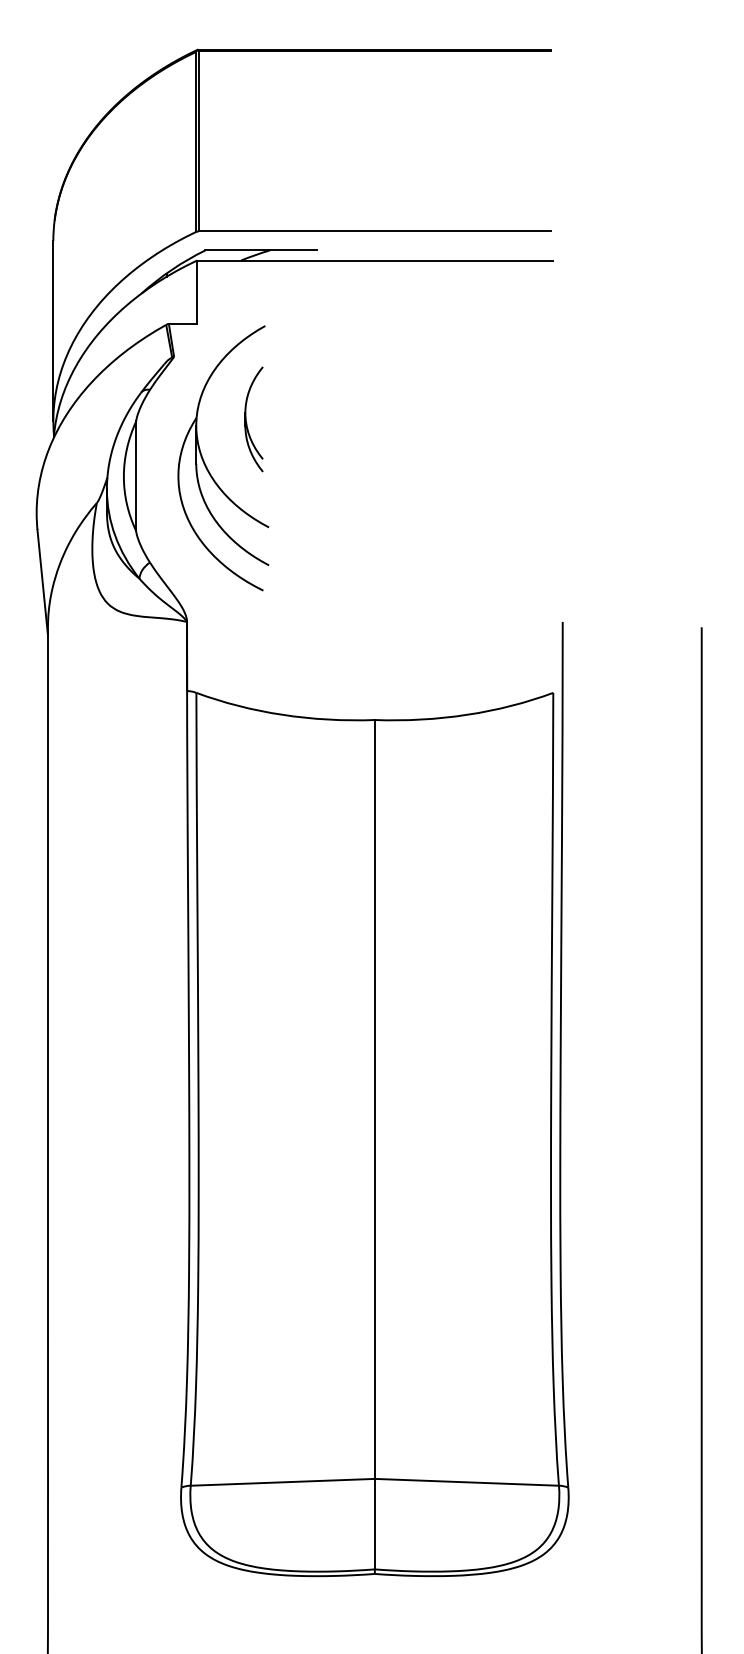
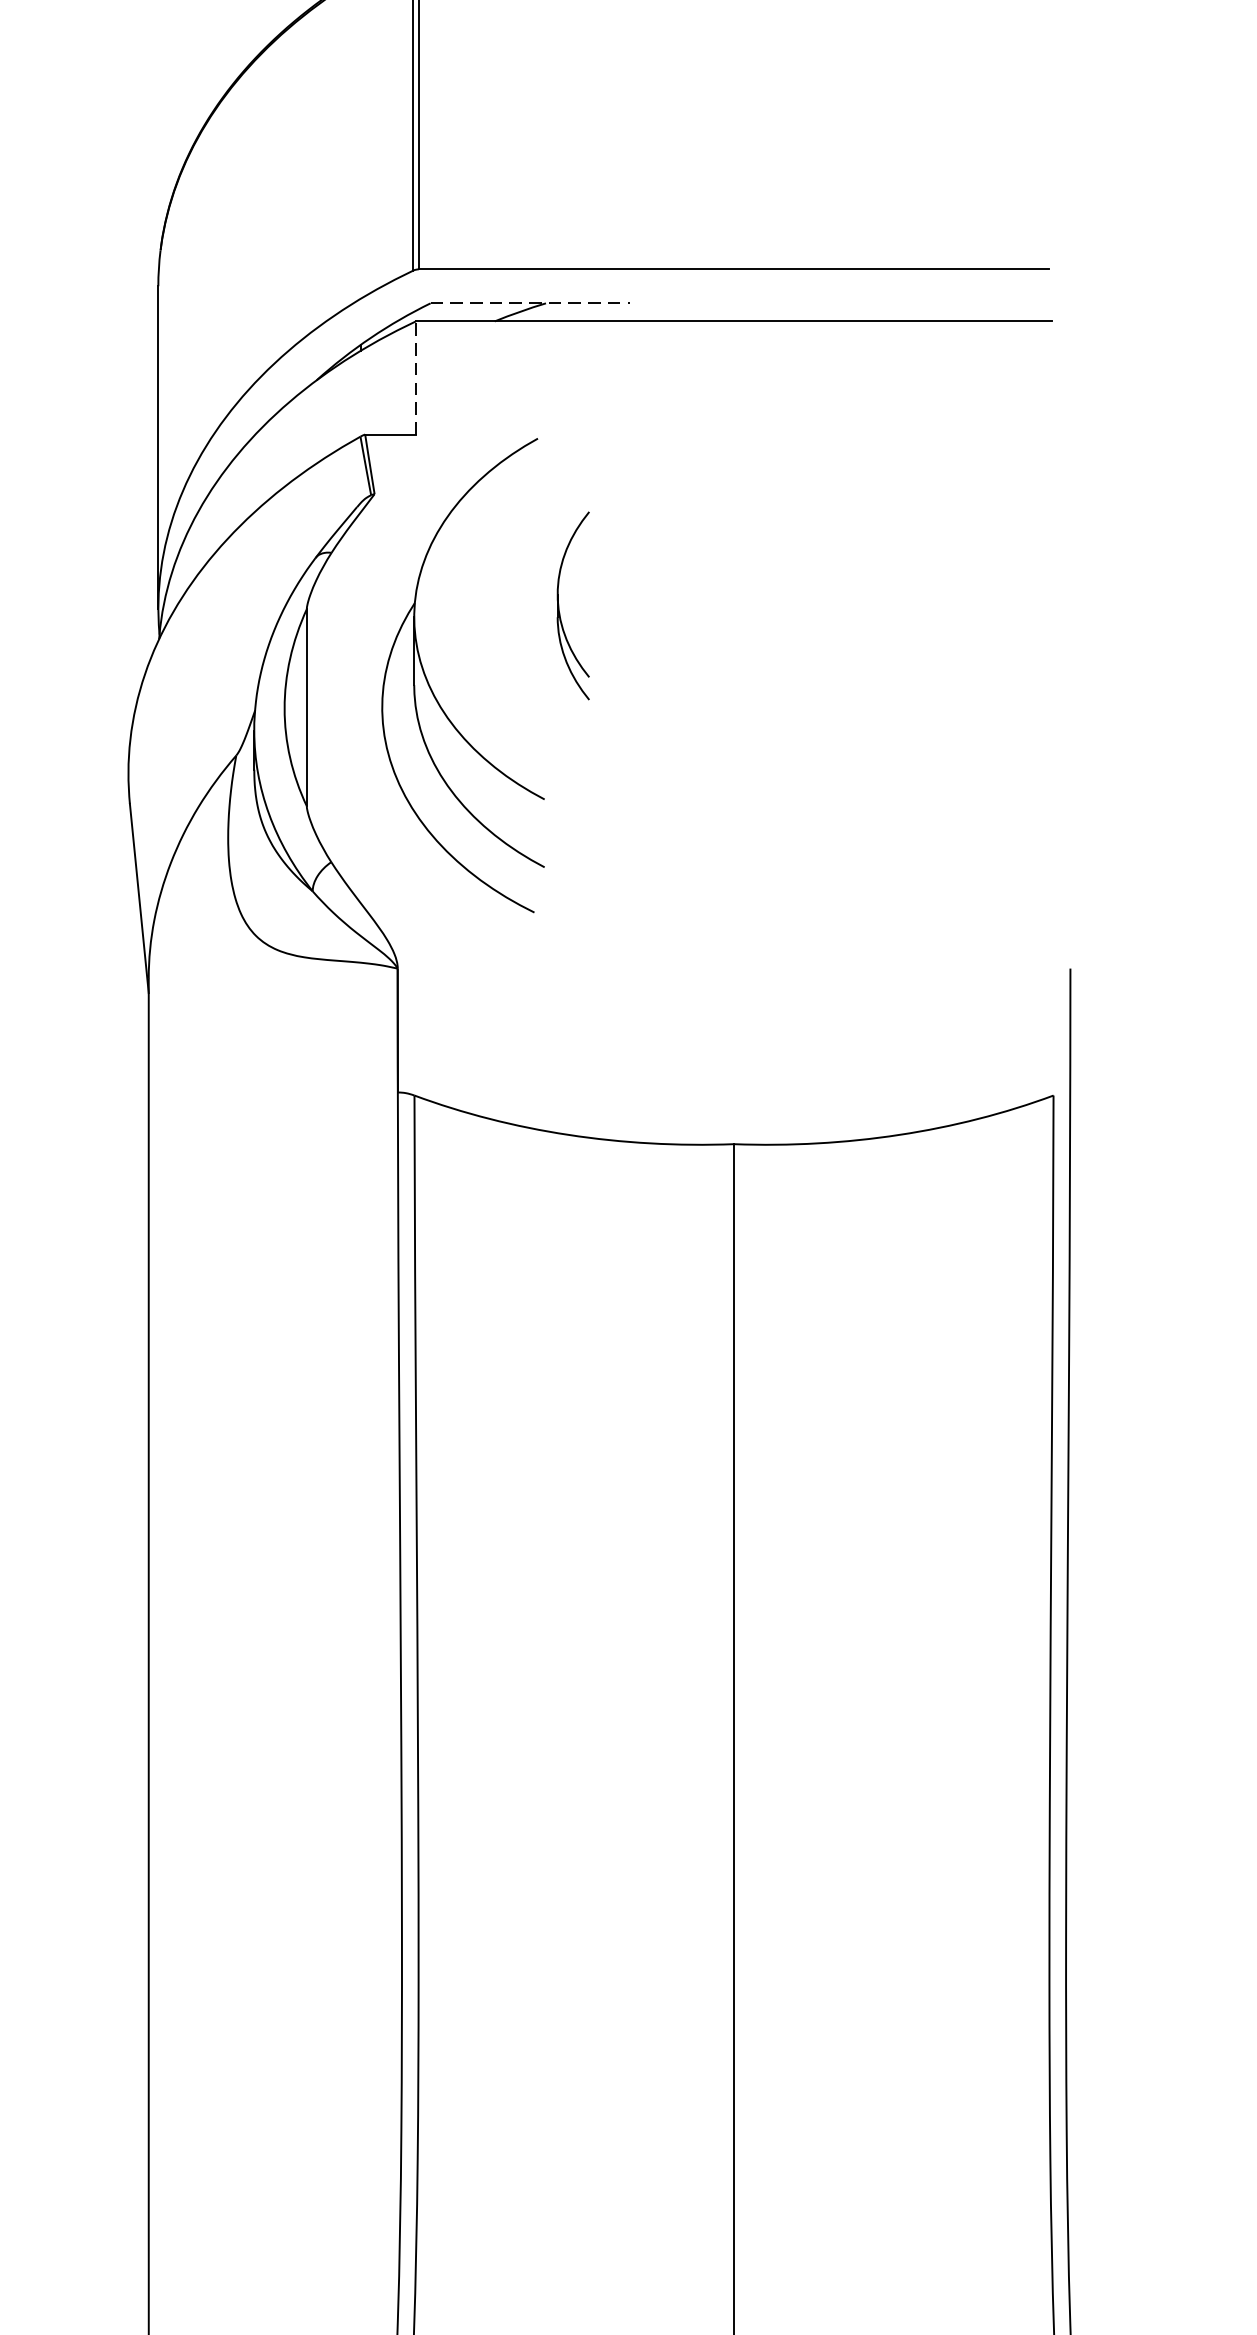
line: (261, 250) -> (531, 303), solid -> dashed
line: (197, 292) -> (416, 378), solid -> dashed
part: (246, 419) -> (559, 606), moved

